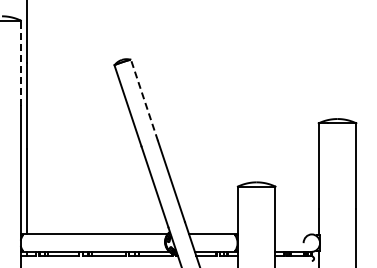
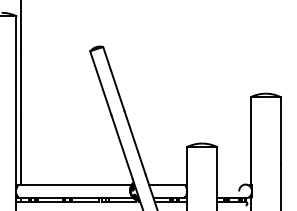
line: (20, 63) -> (16, 49), dashed -> solid
line: (144, 100) -> (113, 79), dashed -> solid

